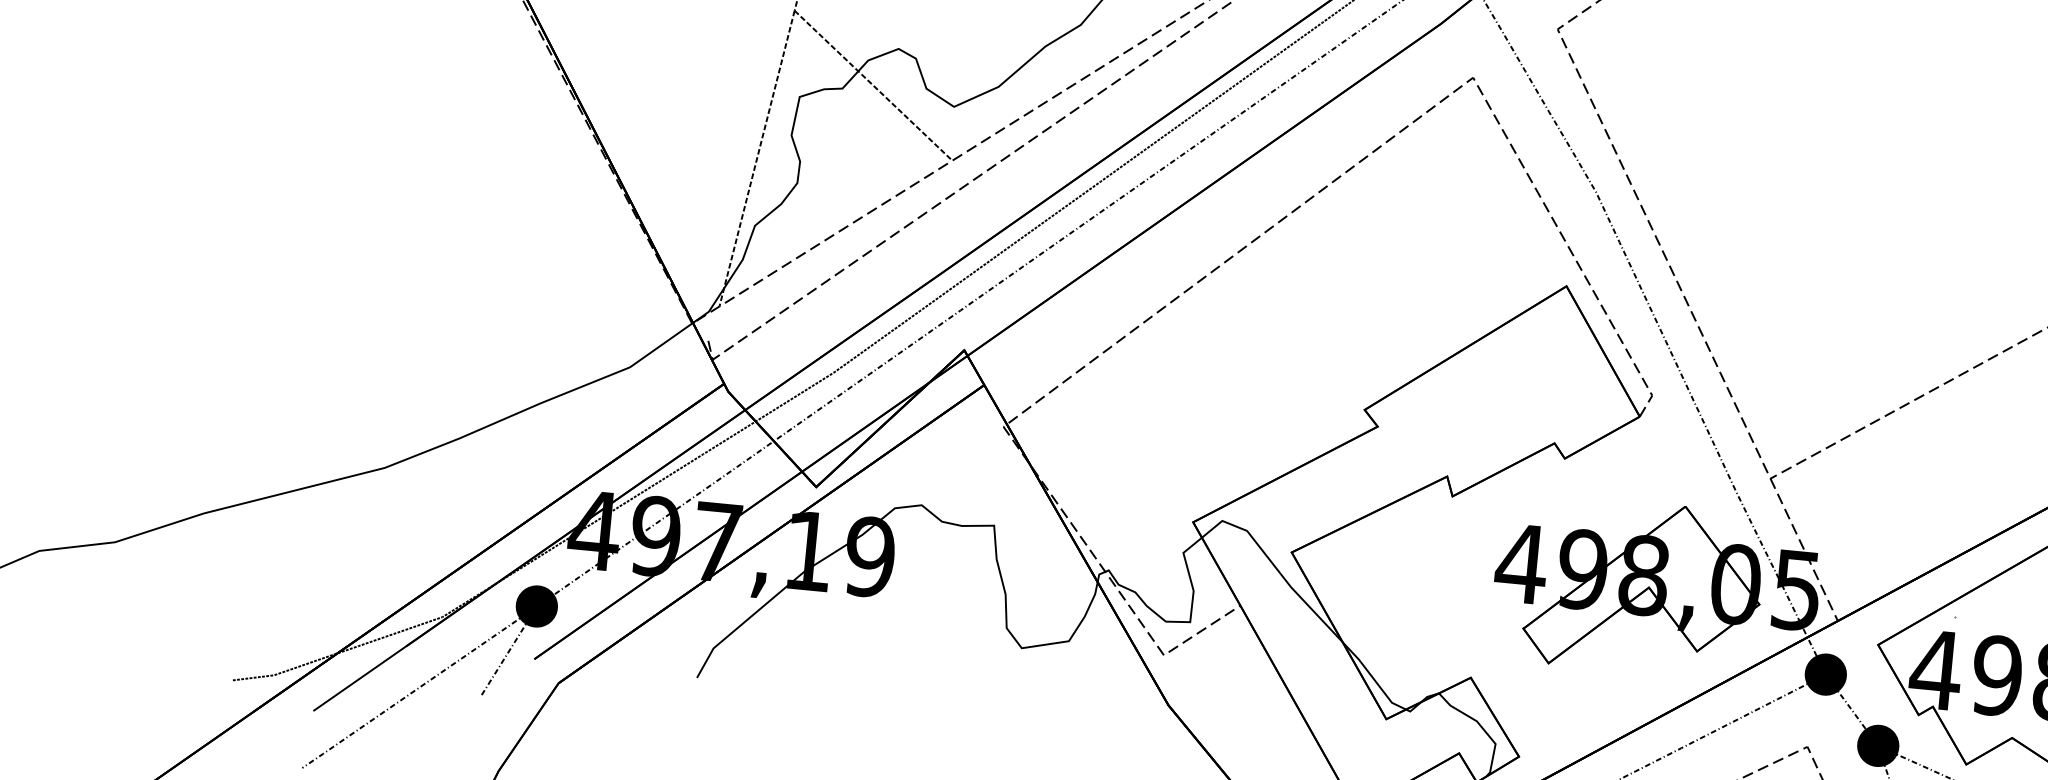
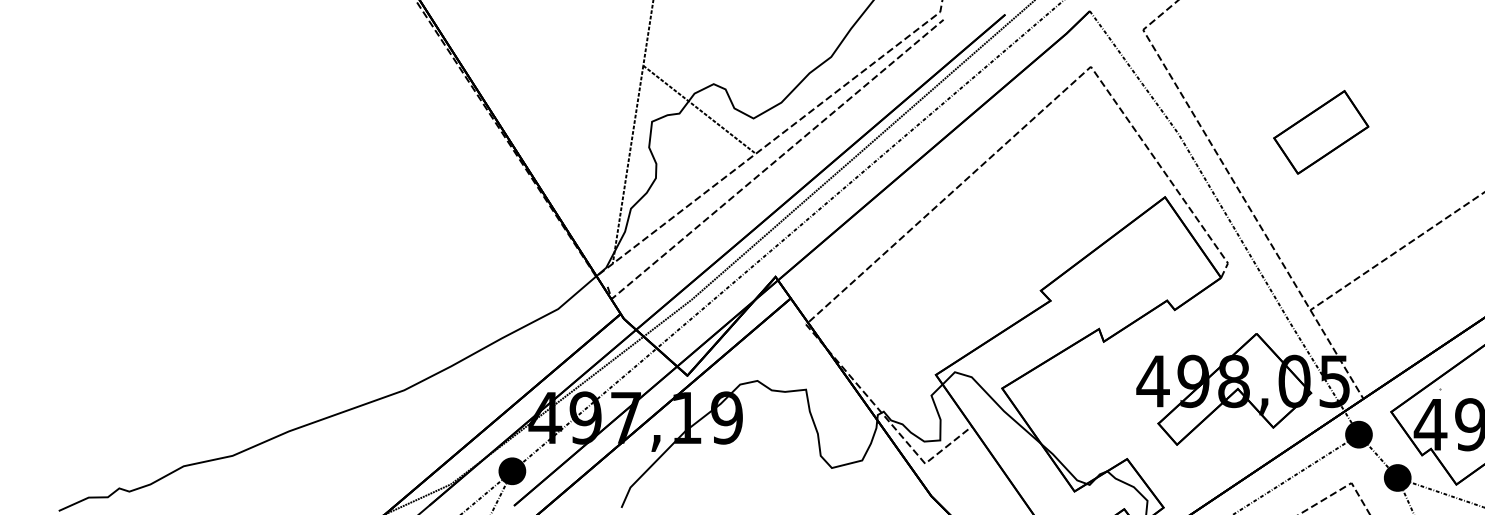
part: (1813, 210) -> (1321, 132), added

